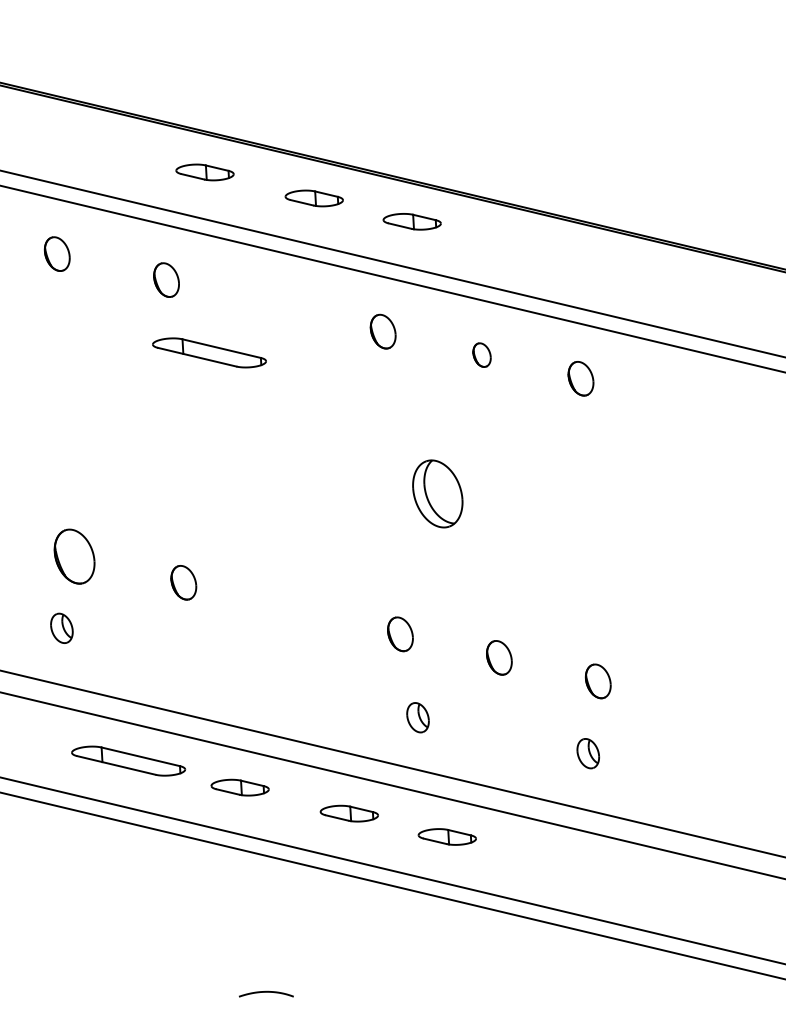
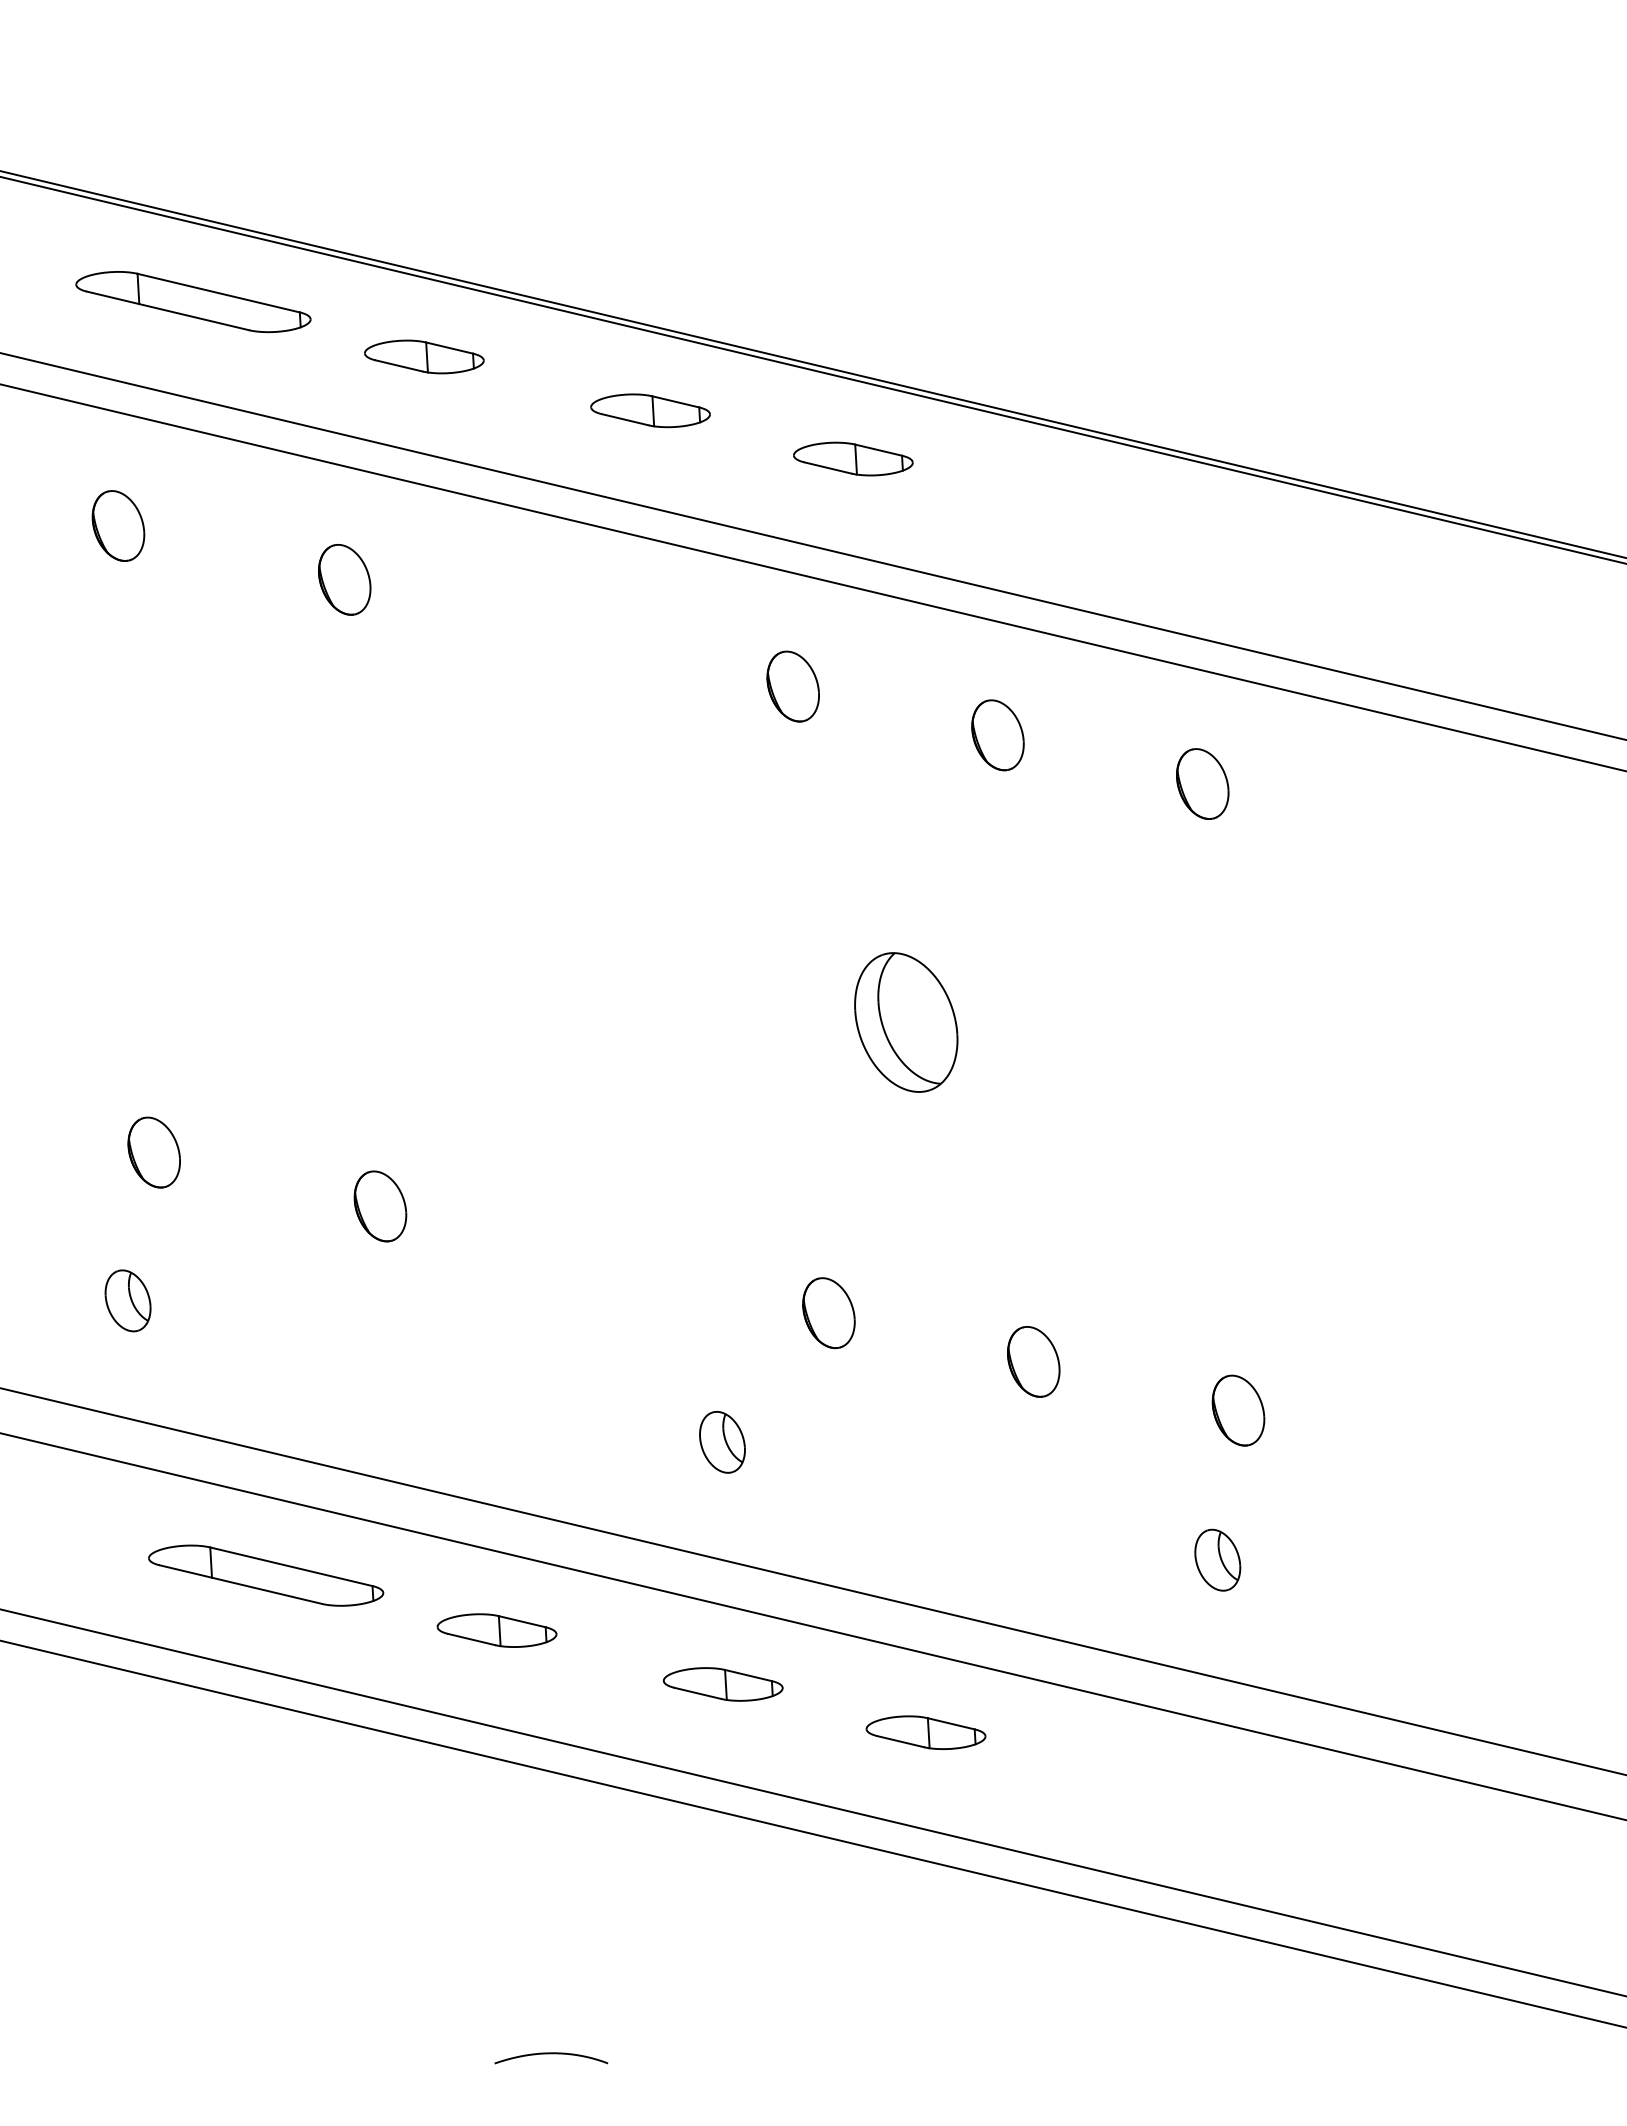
part: (209, 352) -> (193, 301), moved
part: (481, 354) -> (996, 733), size x1.43
part: (74, 556) -> (154, 1152), size x0.62
part: (417, 717) -> (721, 1441), moved

